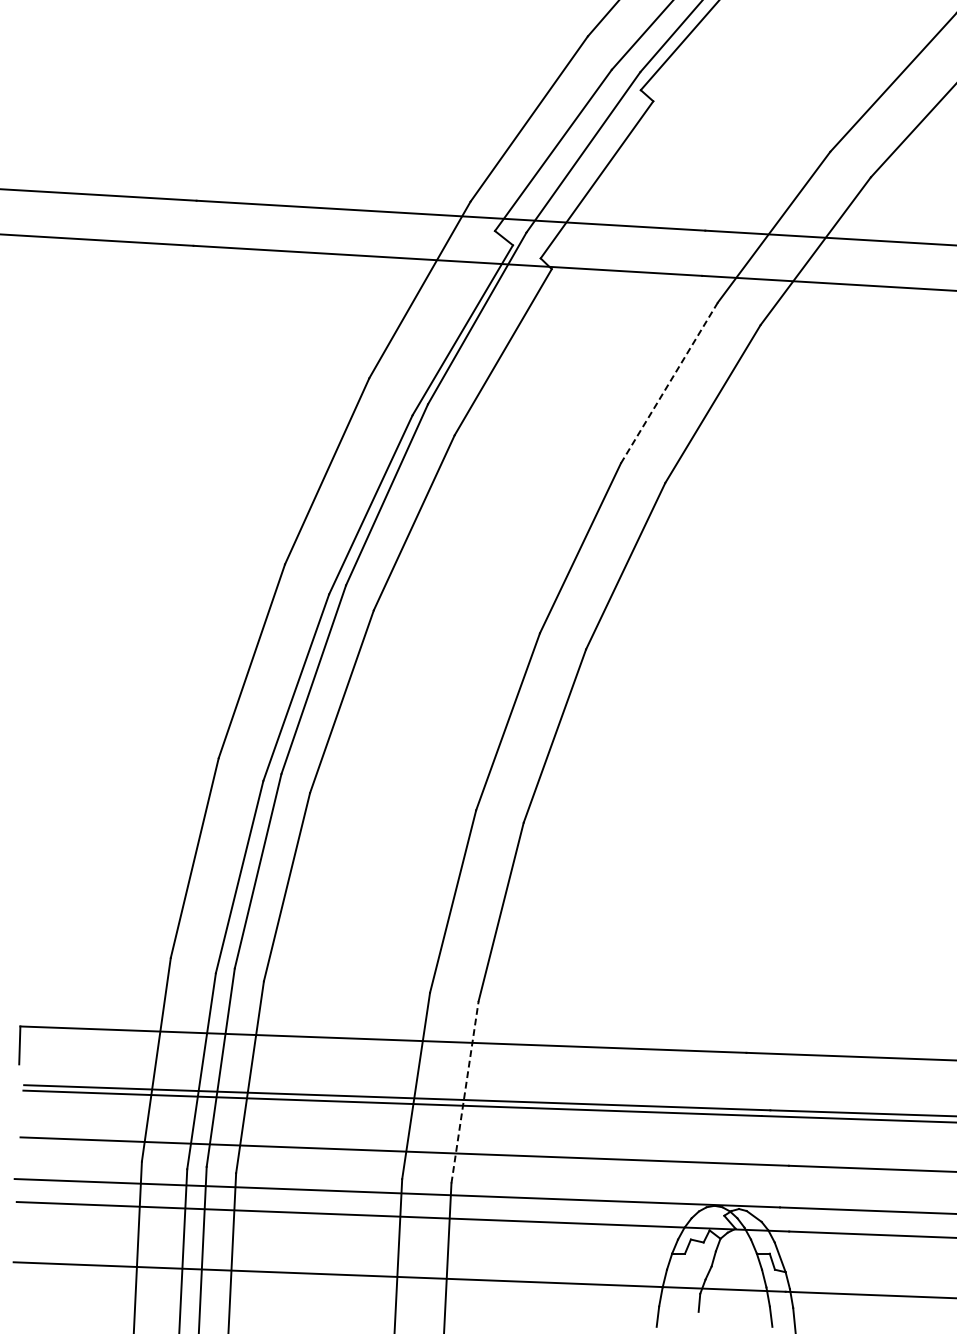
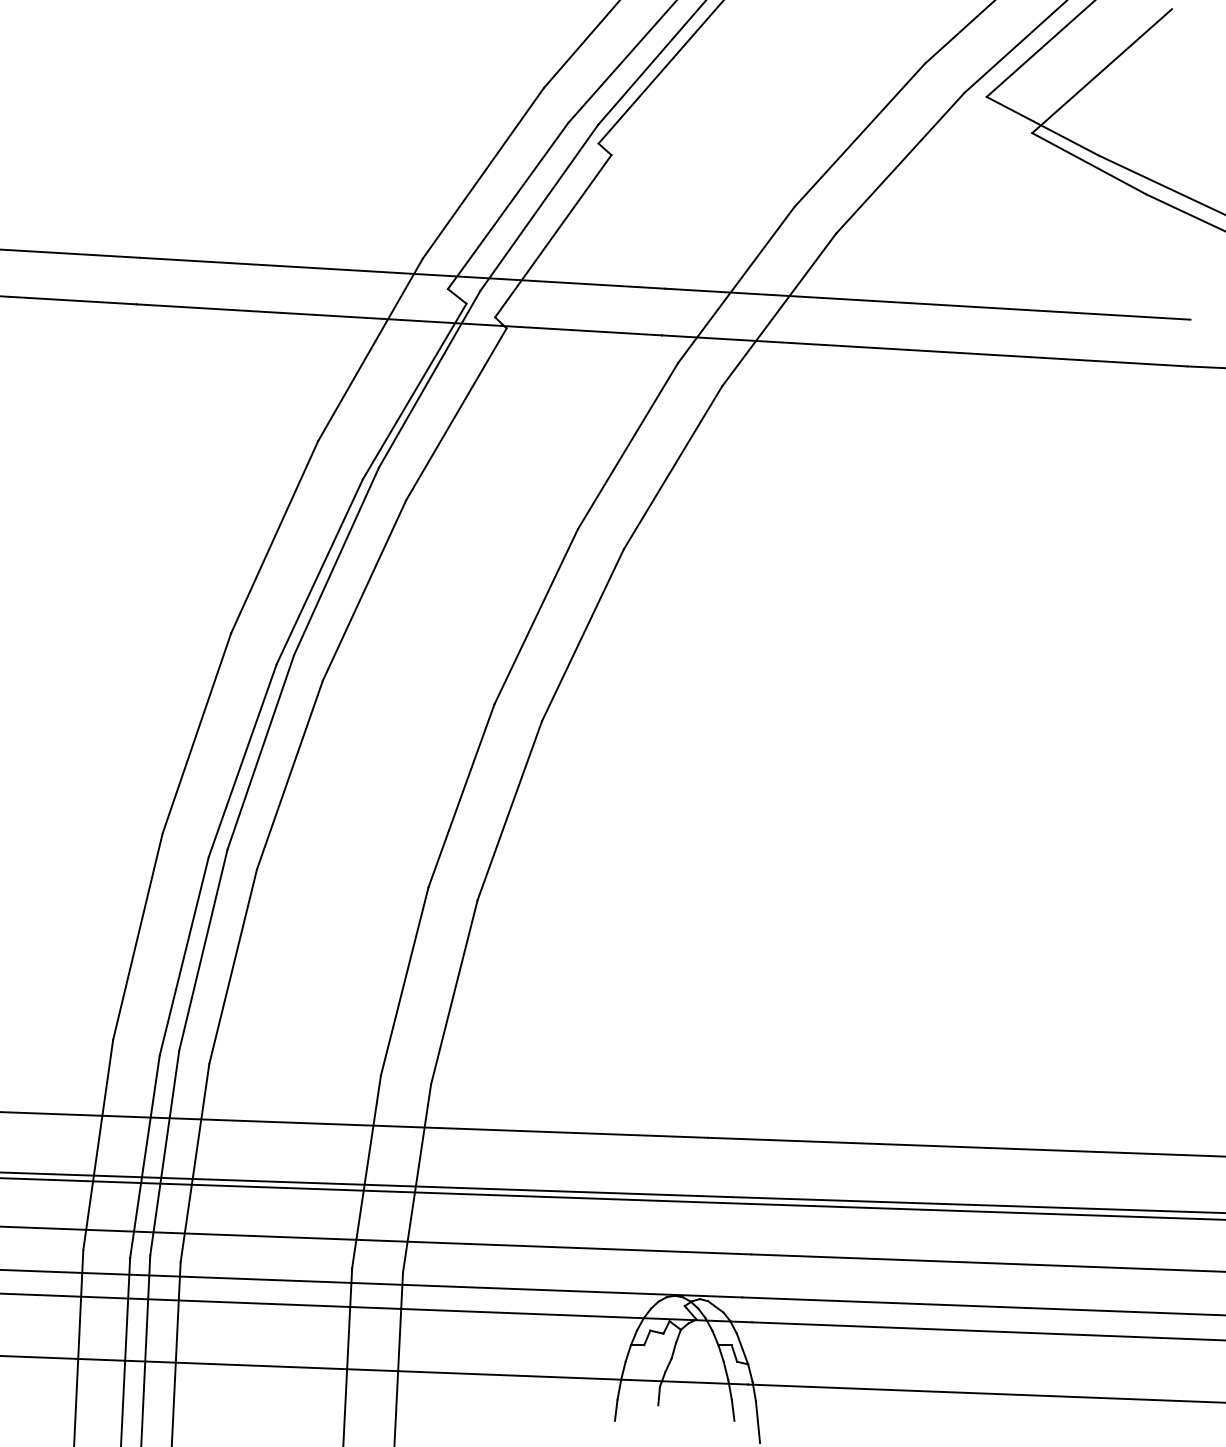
line: (669, 382) -> (628, 445), dashed -> solid
line: (465, 1092) -> (417, 1178), dashed -> solid

